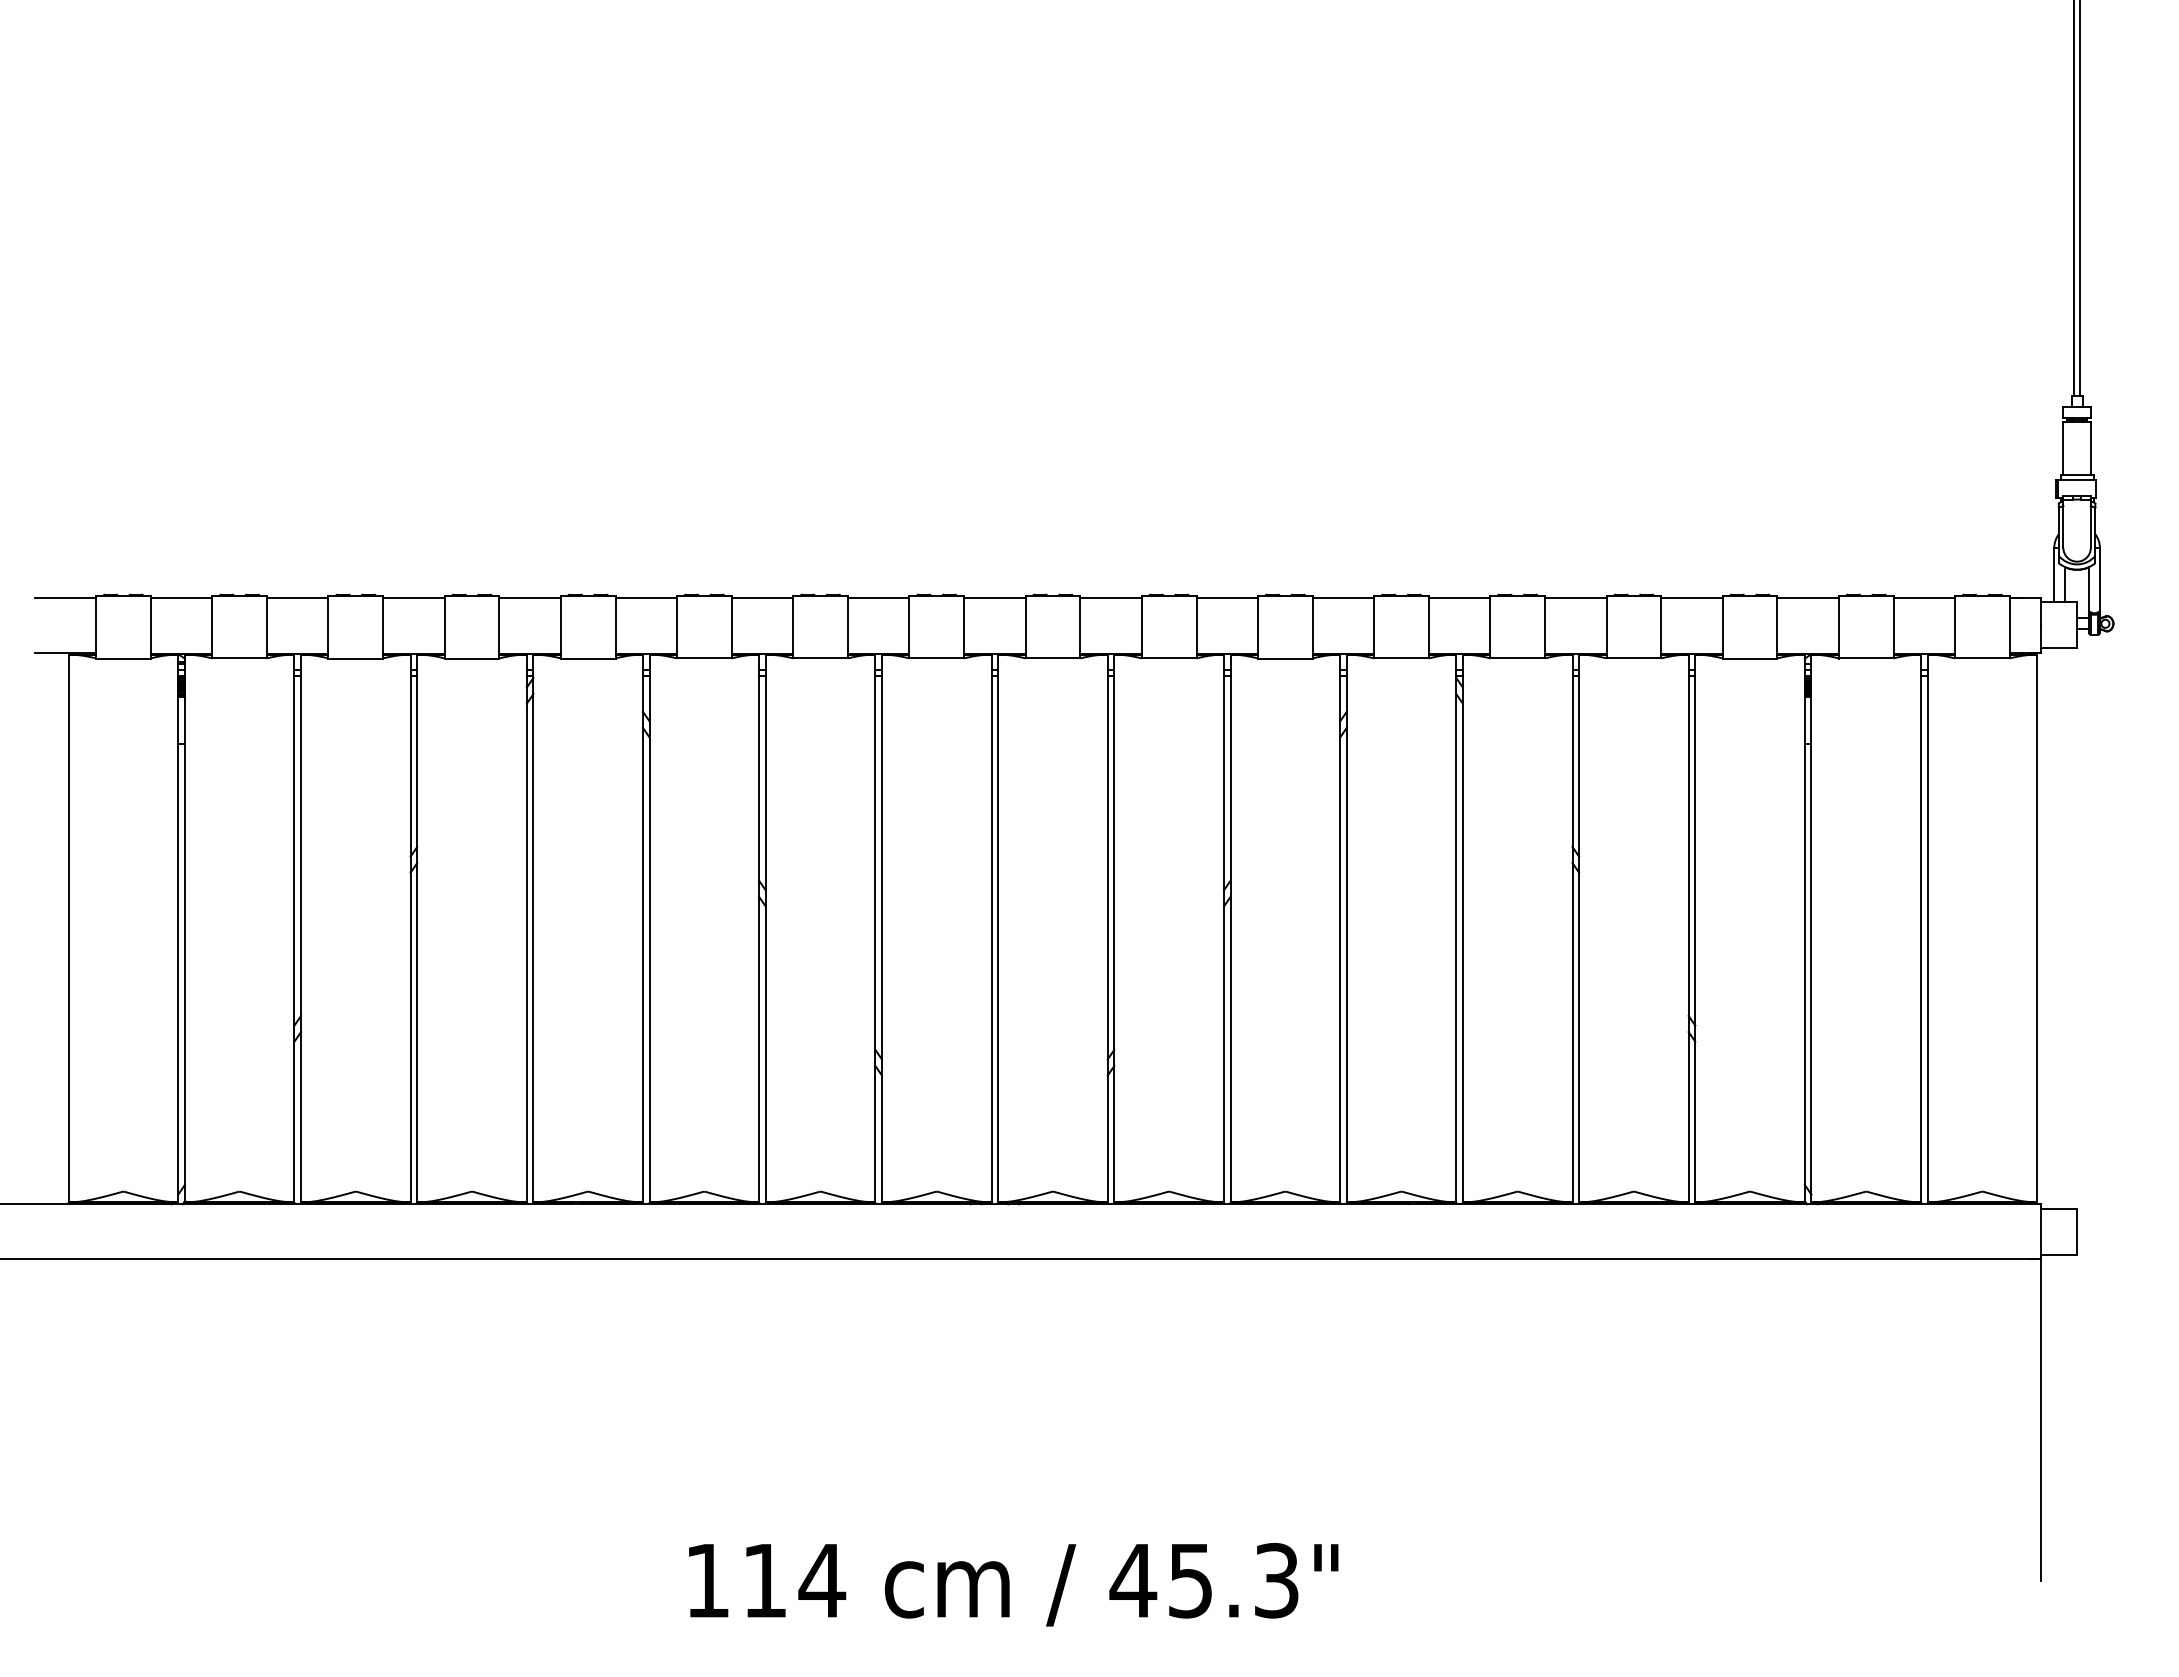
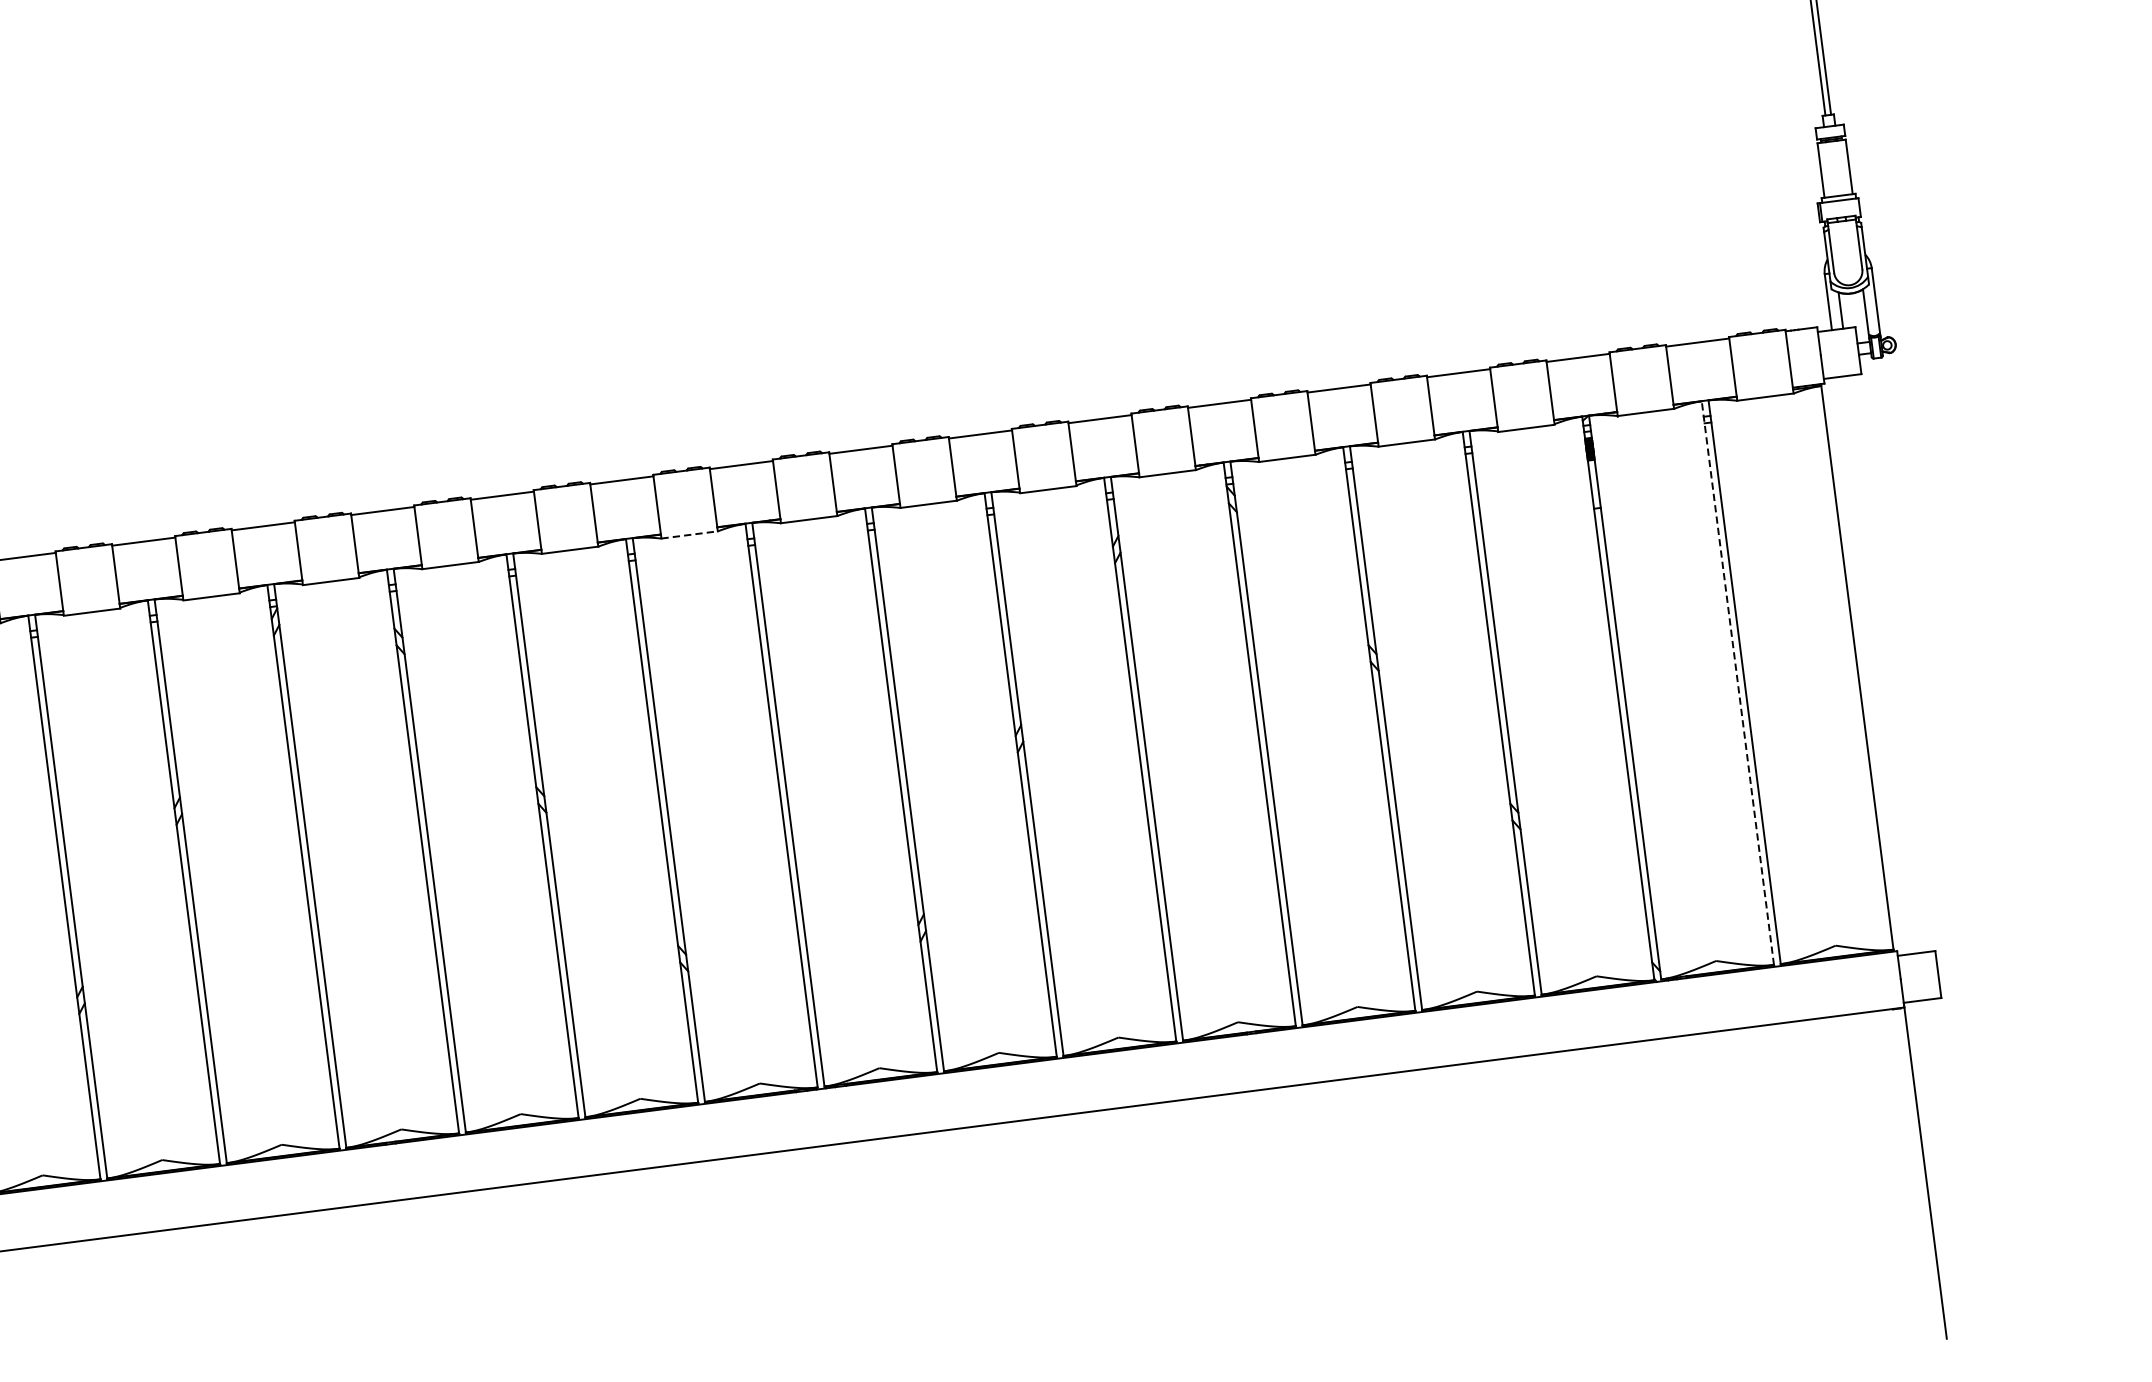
line: (937, 658) -> (690, 535), solid -> dashed
line: (1921, 928) -> (1738, 683), solid -> dashed

